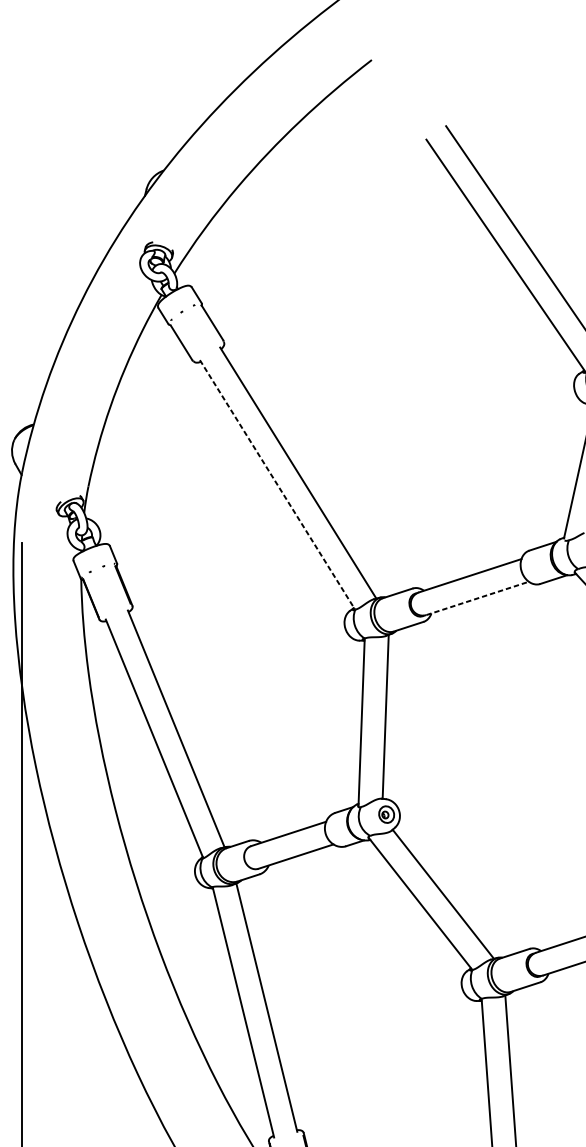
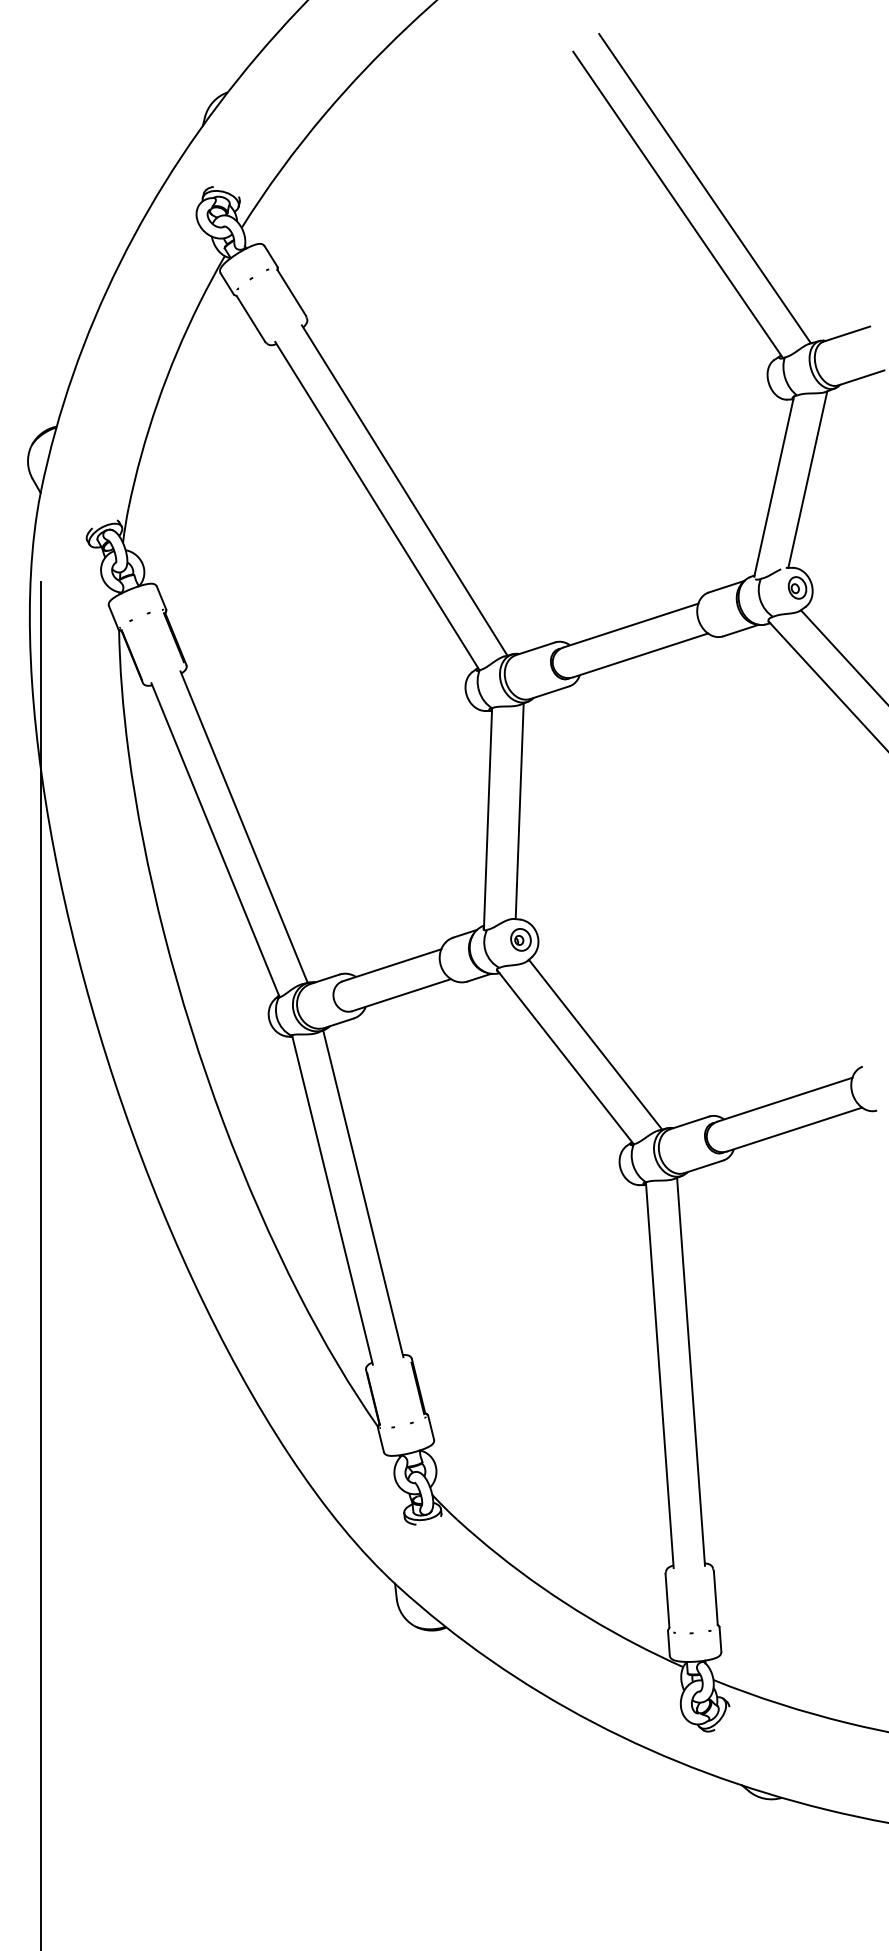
line: (277, 485) -> (377, 506), dashed -> solid
line: (477, 598) -> (640, 655), dashed -> solid

